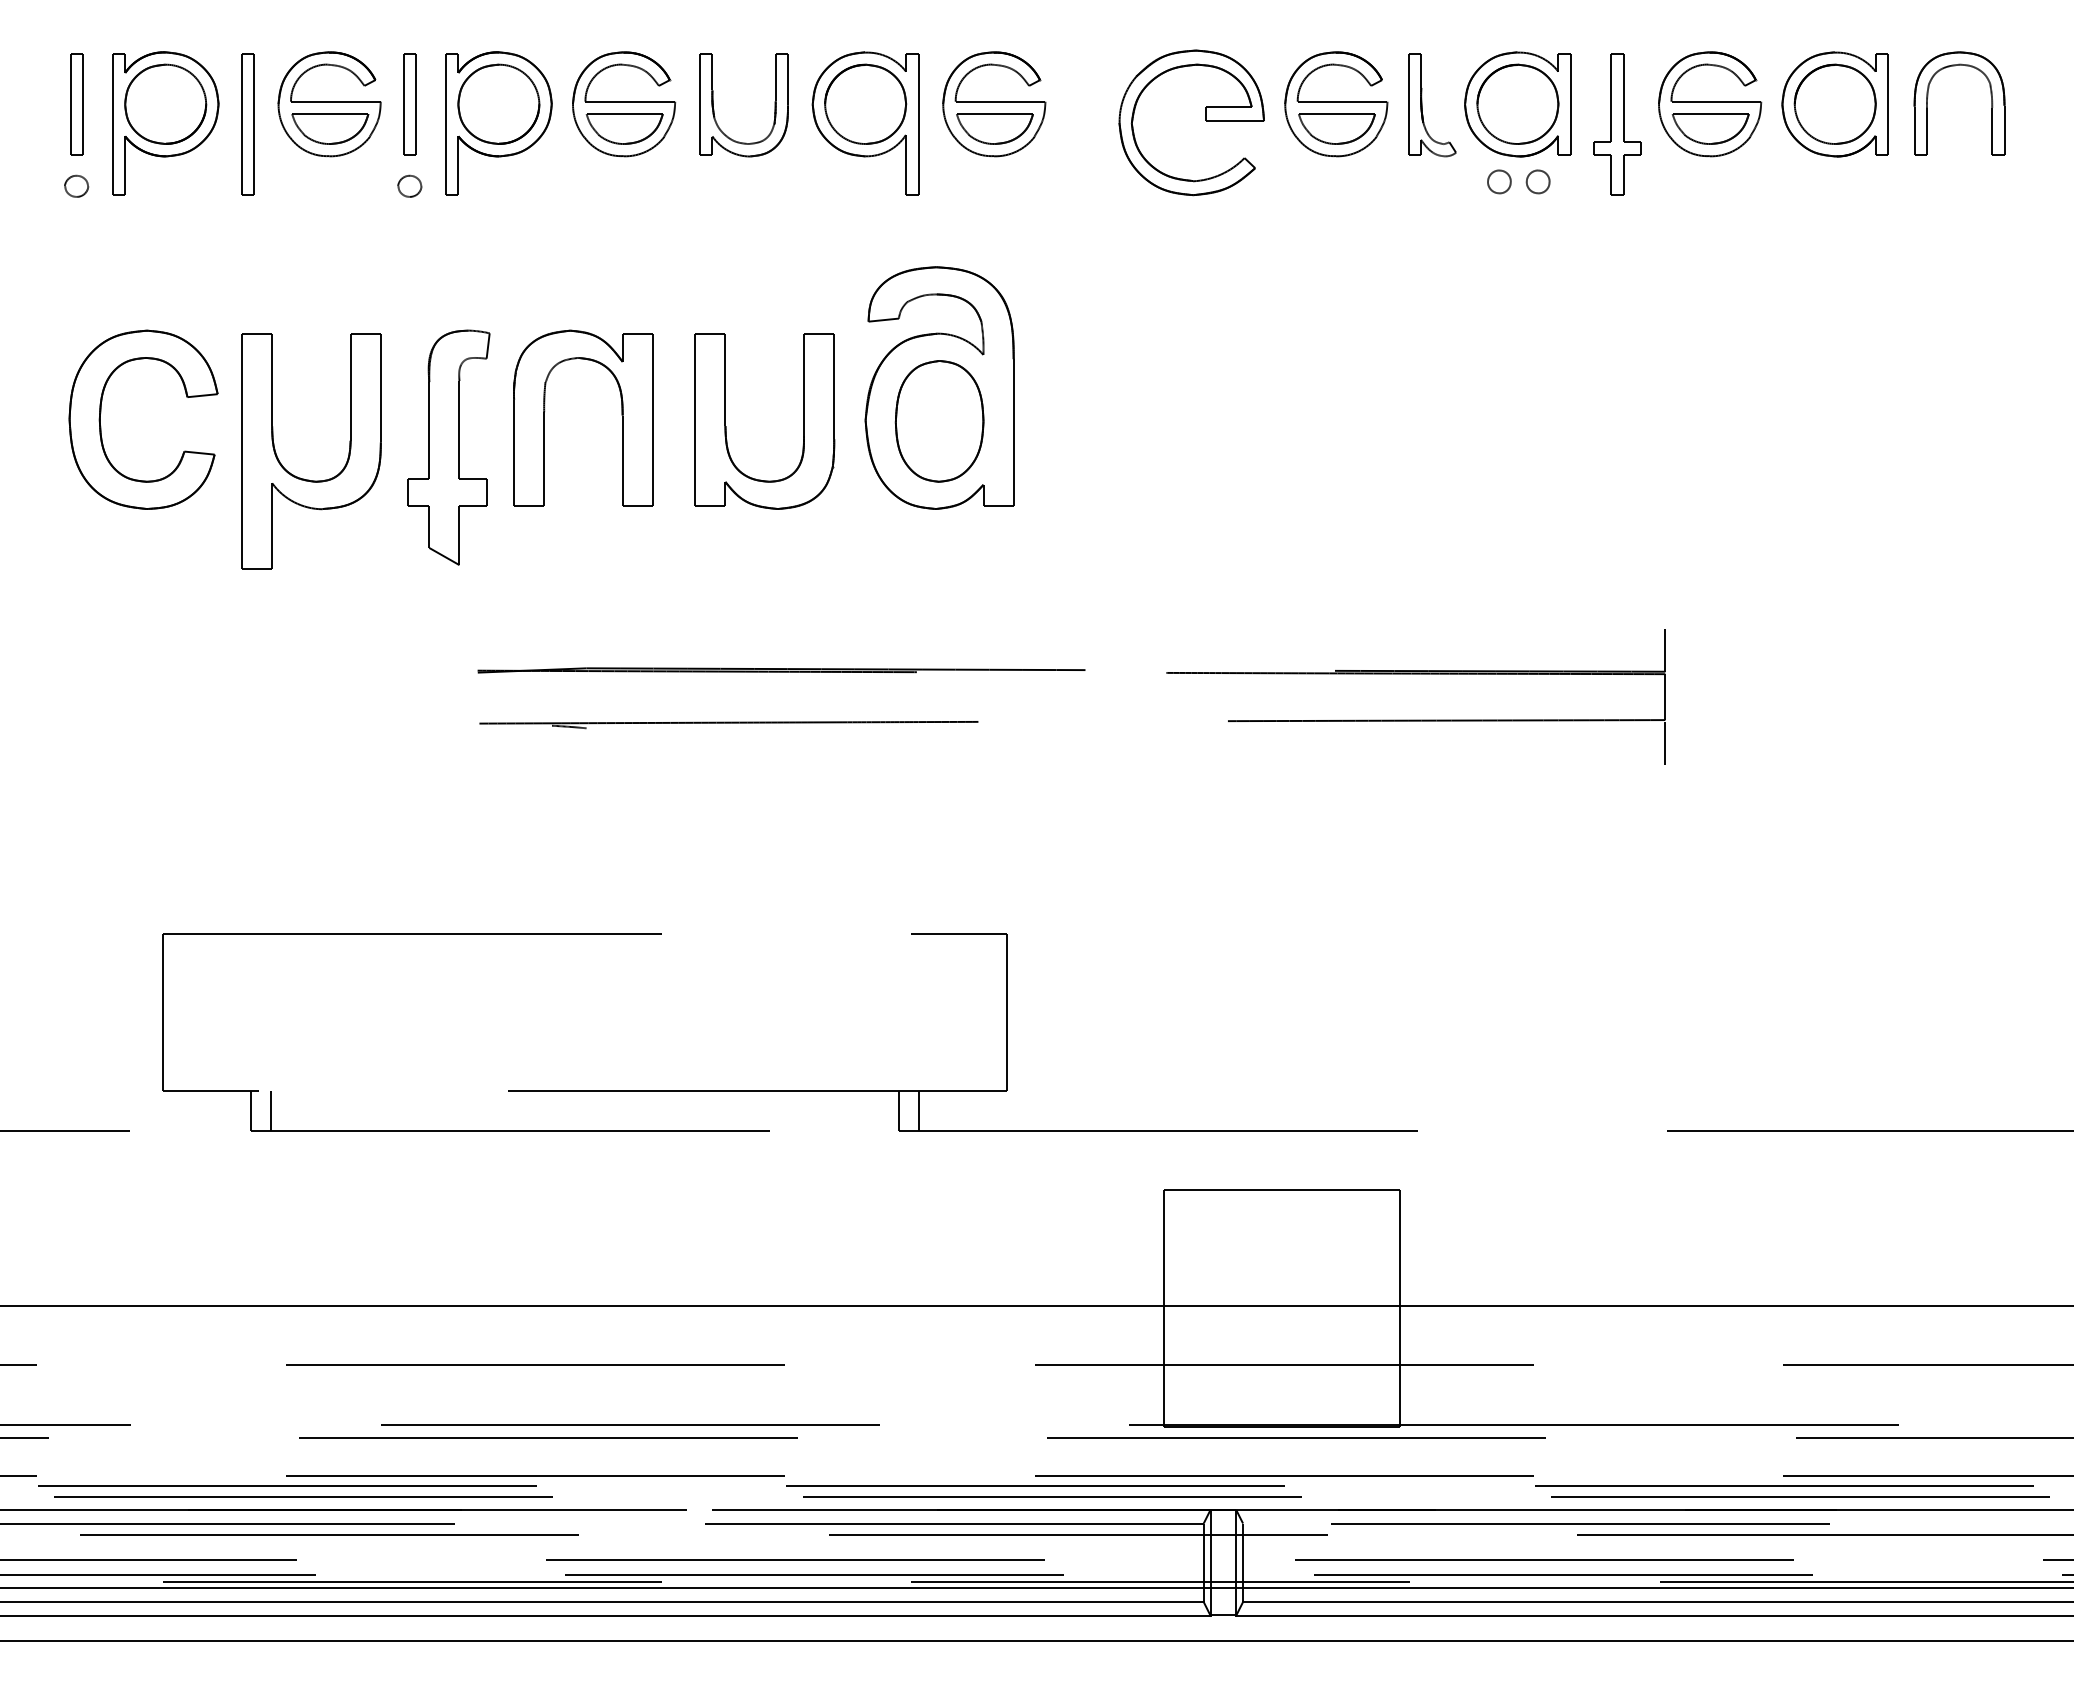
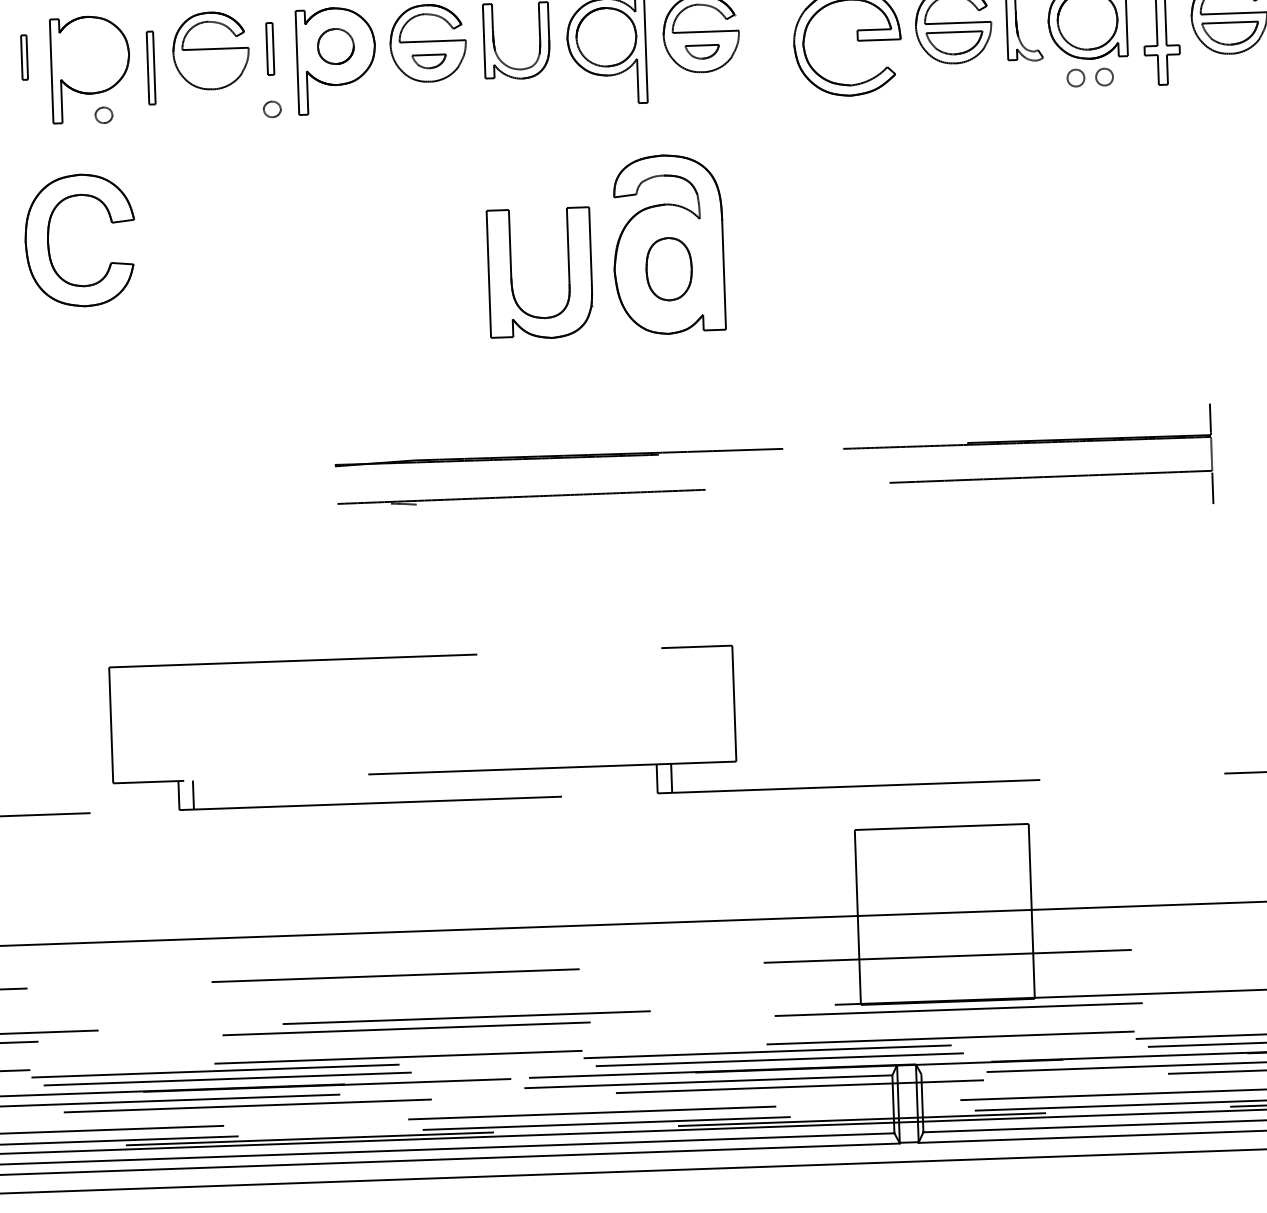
part: (165, 103) -> (89, 54), removed
part: (498, 103) -> (335, 46), size x0.6
part: (76, 104) -> (24, 57), size x0.6
part: (409, 104) -> (269, 49), size x0.7
part: (247, 124) -> (150, 67), size x0.7
part: (330, 128) -> (212, 68), removed
part: (624, 128) -> (429, 61), size x0.6
part: (994, 128) -> (702, 51), size x0.6
part: (76, 185) -> (103, 114), moved
part: (101, 413) -> (49, 236), moved
part: (621, 415) -> (434, 273), removed
part: (939, 421) -> (669, 269), size x0.7
part: (448, 447) -> (307, 301), removed
part: (304, 478) -> (202, 327), removed

